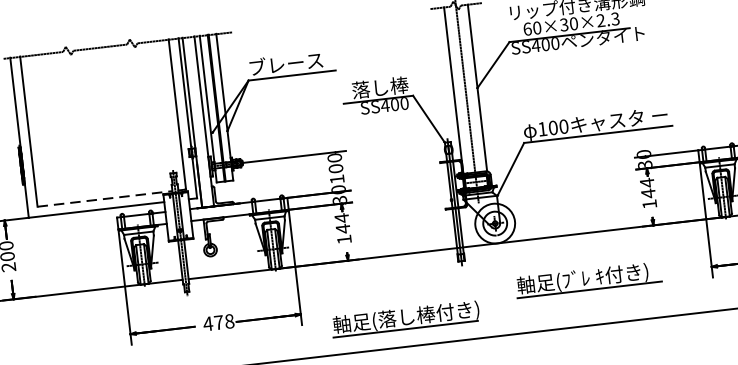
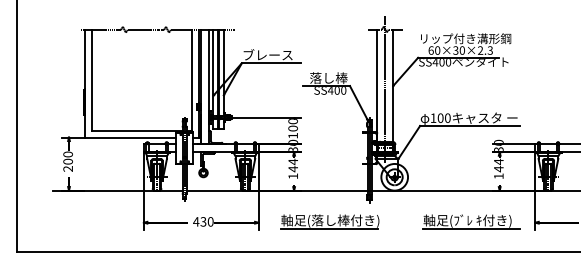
line: (105, 198) -> (137, 130), dashed -> solid
part: (588, 279) -> (471, 221), moved
part: (405, 318) -> (329, 221), moved
text: (223, 321) -> (206, 221), 478 -> 430

